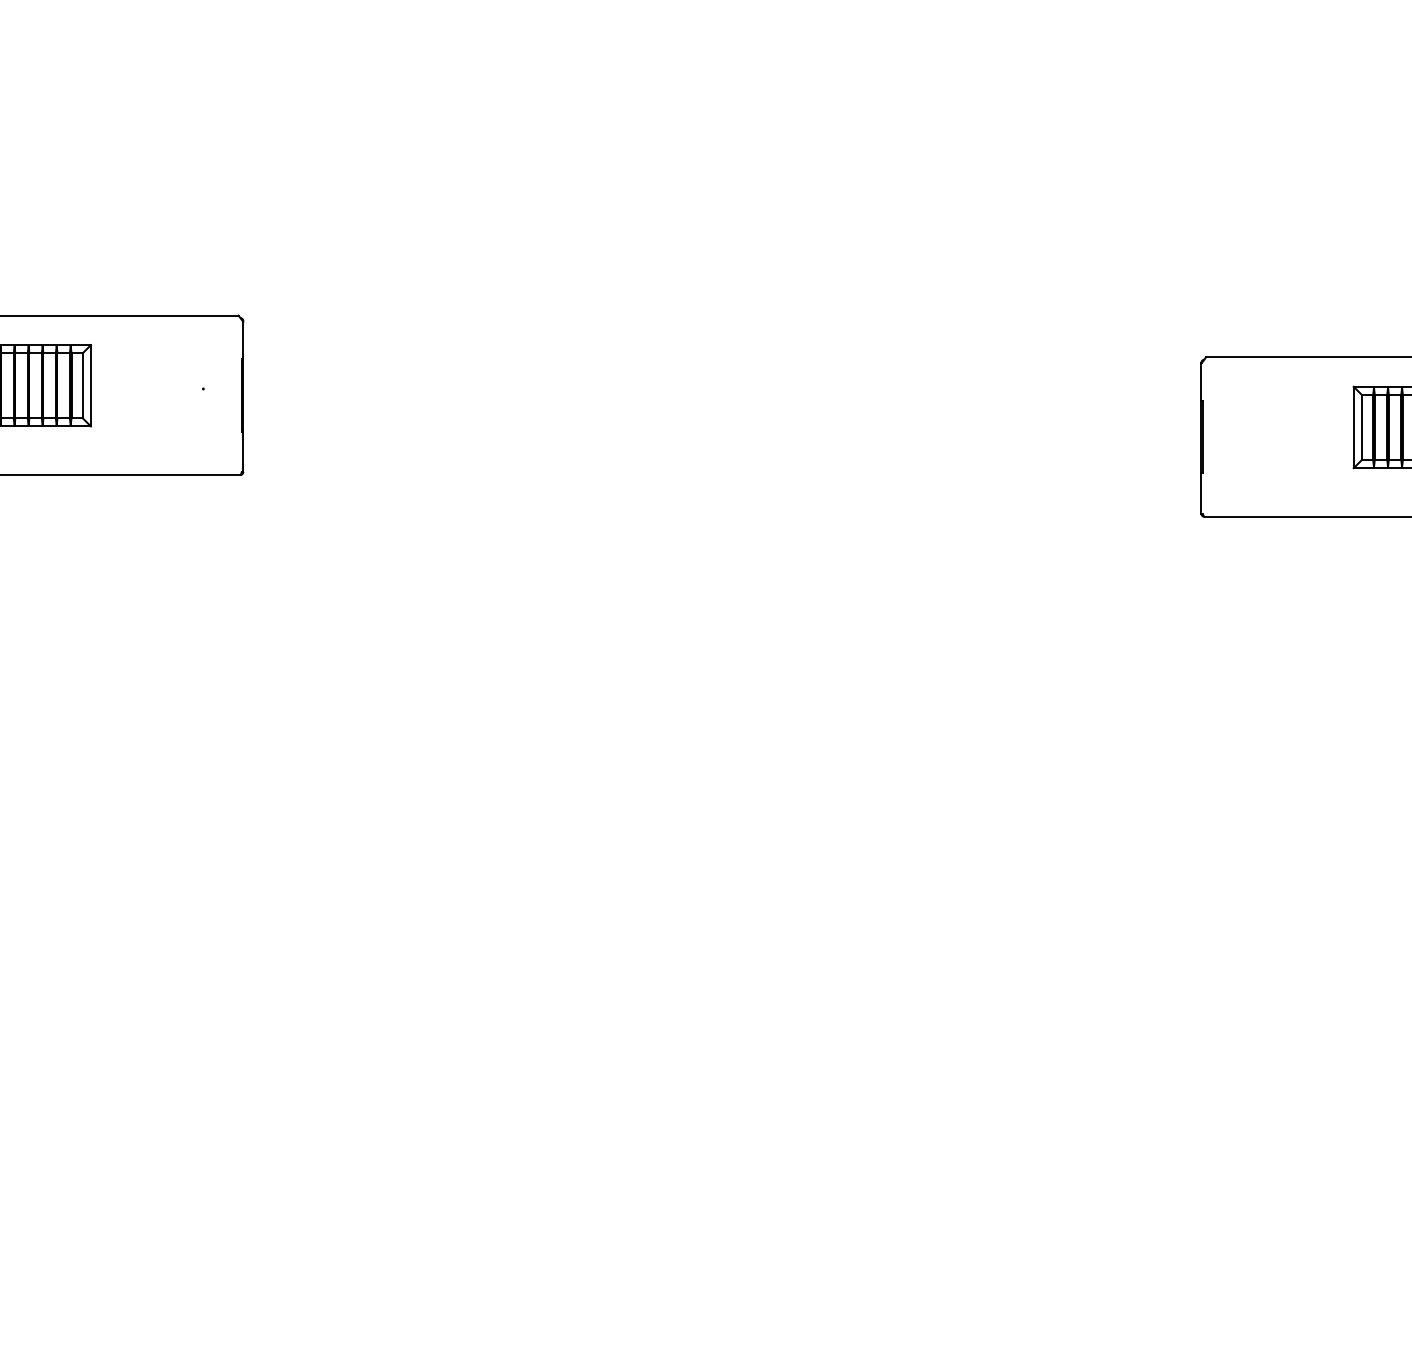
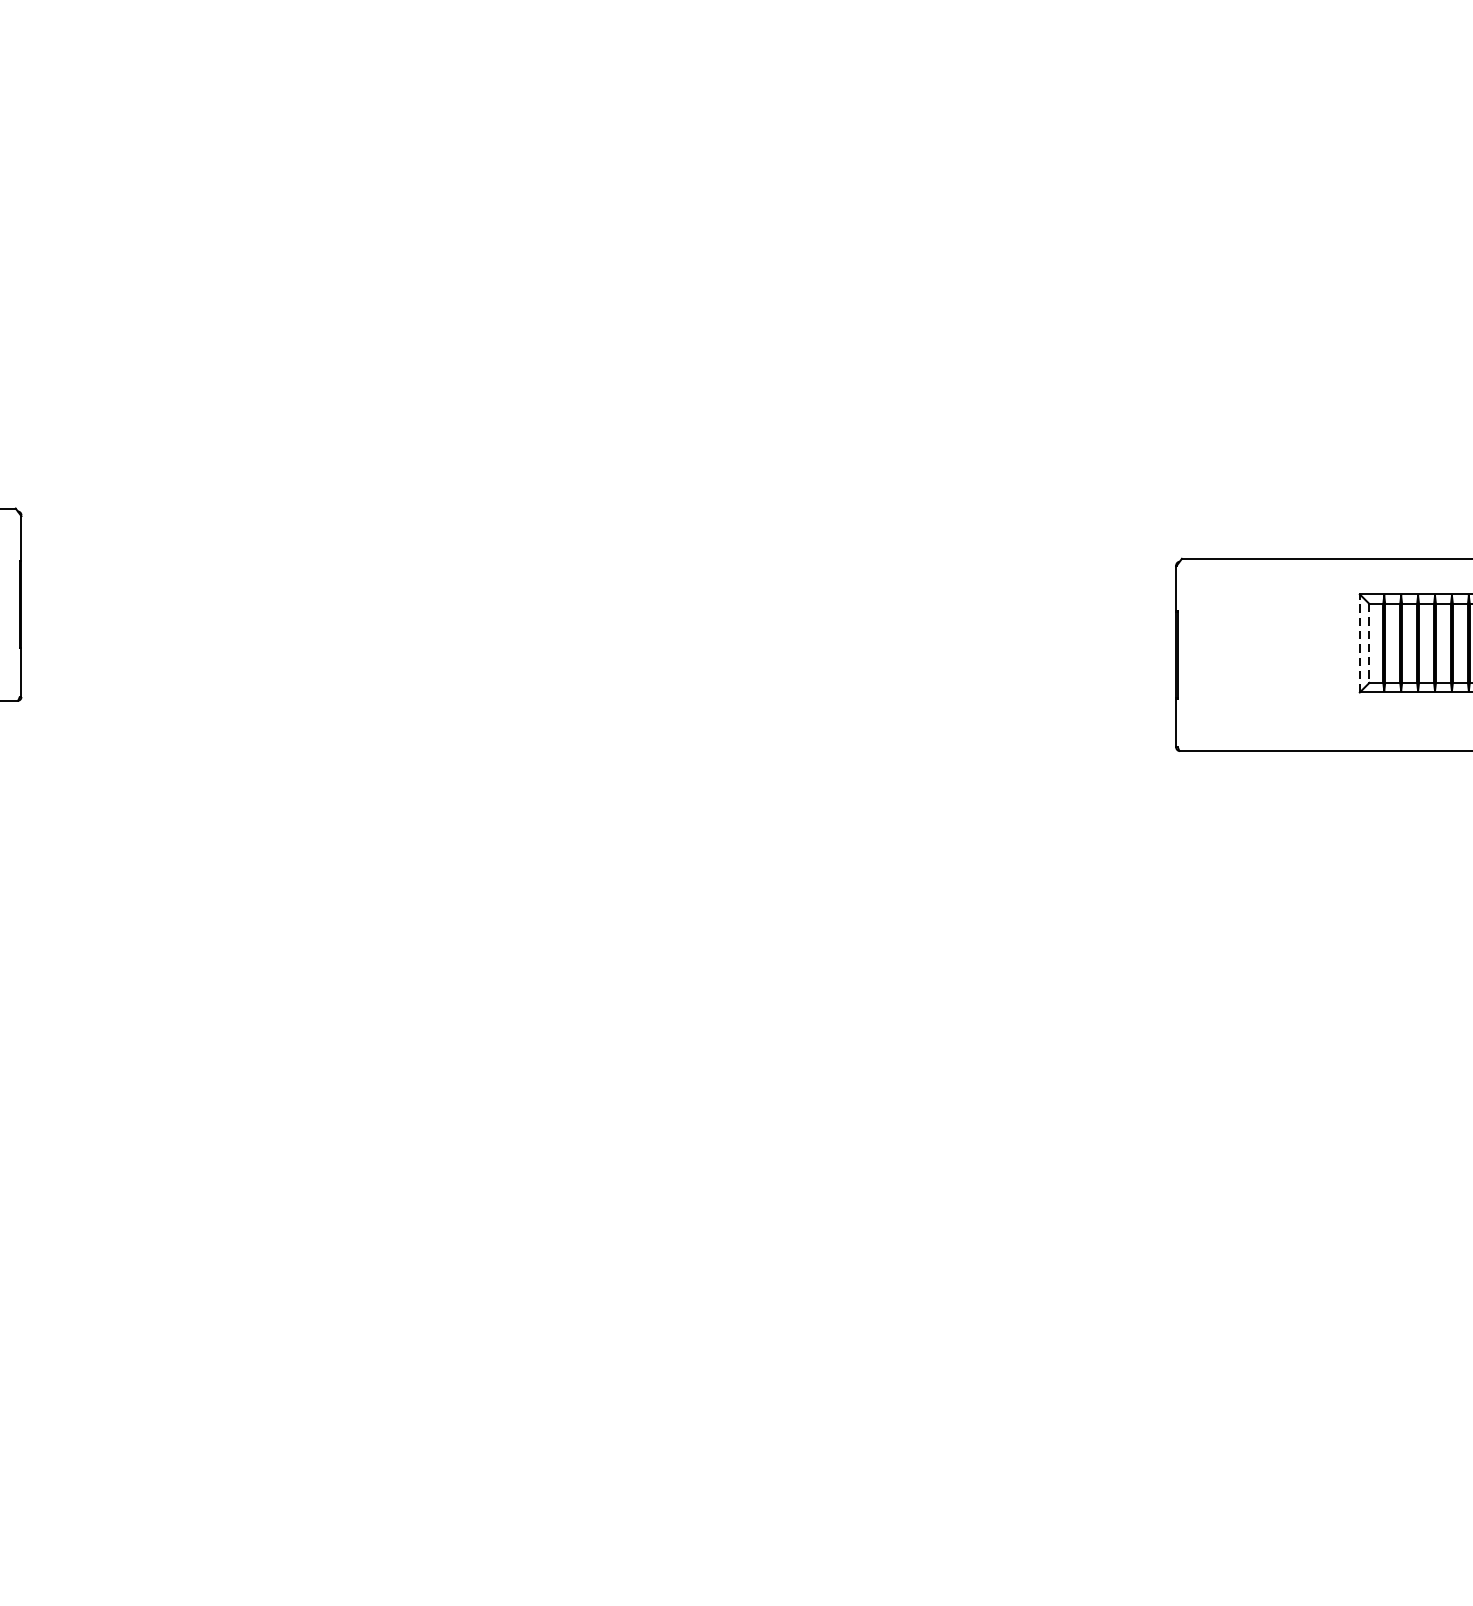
line: (1353, 427) -> (1359, 643), solid -> dashed
line: (1361, 427) -> (1369, 643), solid -> dashed

